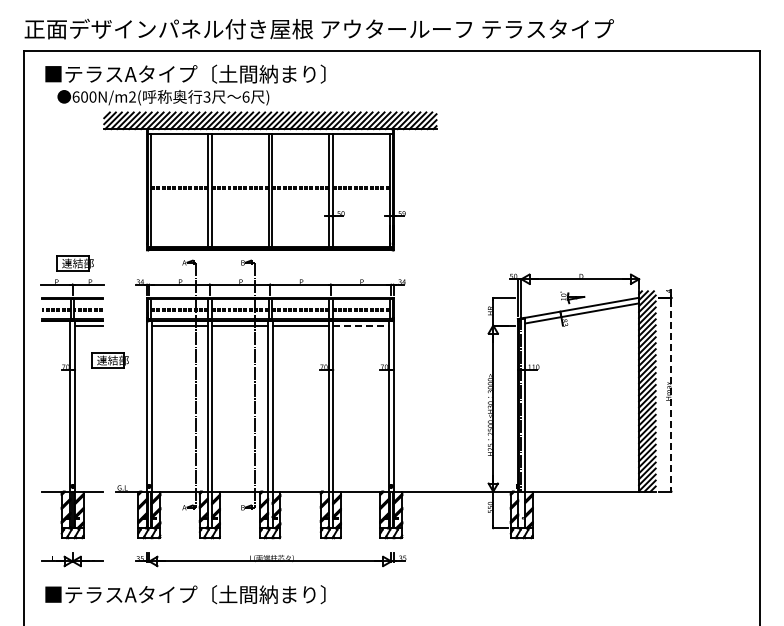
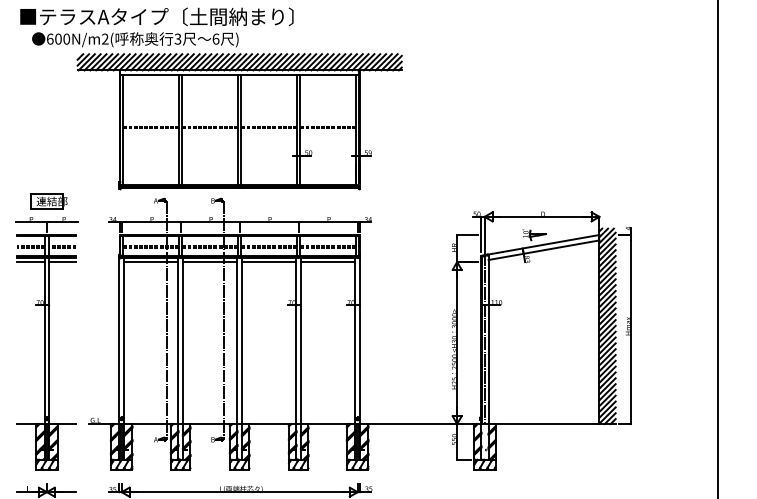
line: (56, 325) -> (31, 262), added
line: (361, 325) -> (328, 262), dashed -> solid
part: (109, 360) -> (82, 296), removed
line: (671, 394) -> (631, 329), dashed -> solid

